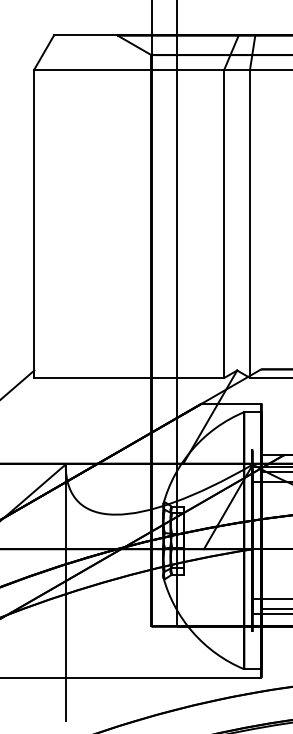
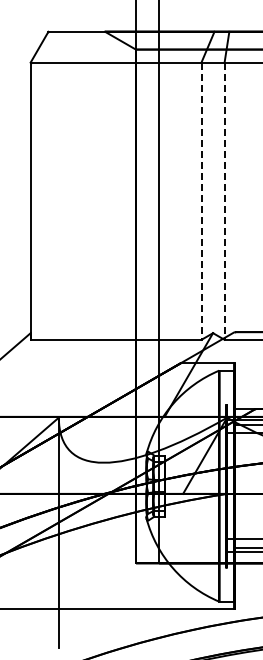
line: (224, 224) -> (201, 201), solid -> dashed
line: (249, 224) -> (224, 201), solid -> dashed

